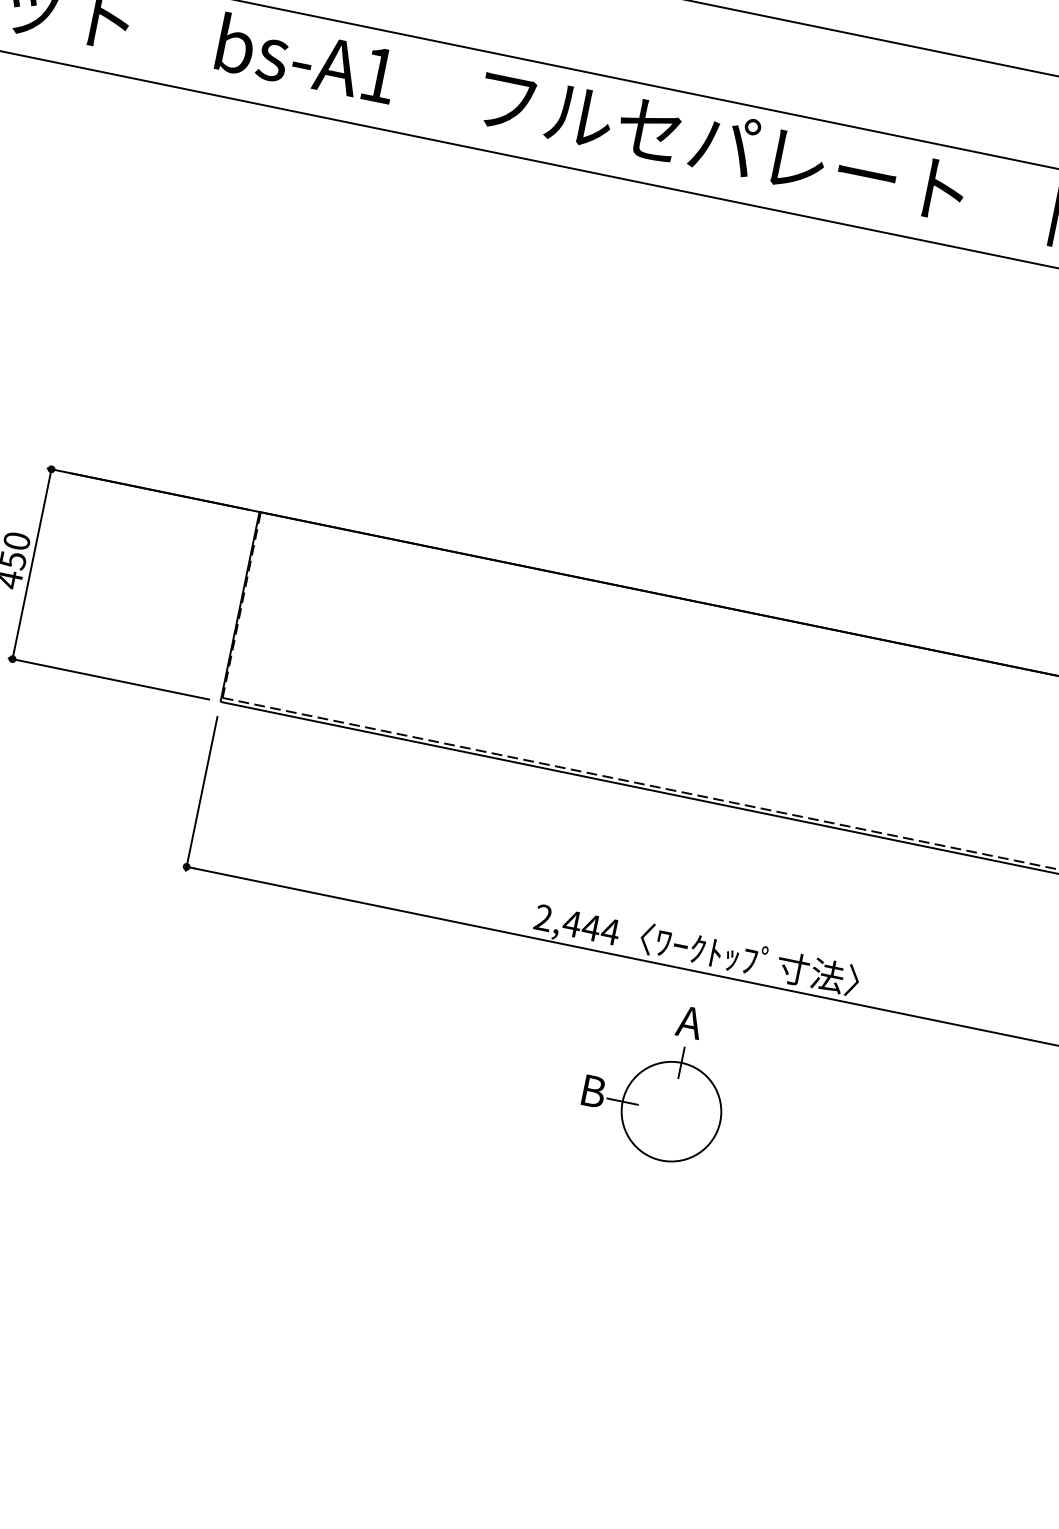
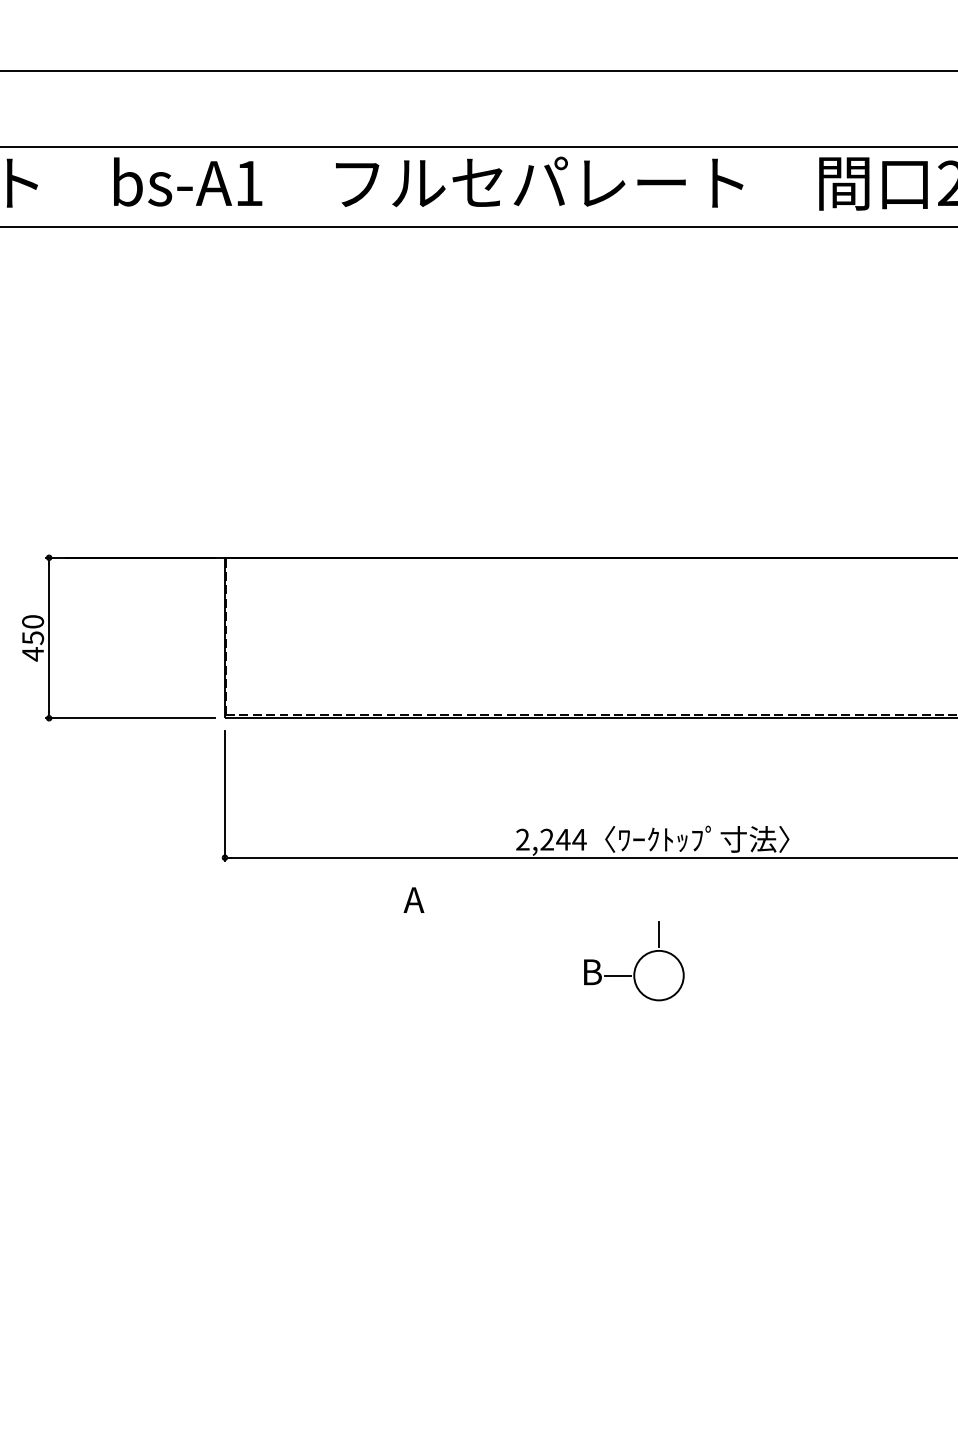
text: (571, 923) -> (546, 839), 2,444 -> 2,244
text: (689, 1021) -> (413, 899), moved
circle: (670, 1111) -> (658, 975), size x0.6

